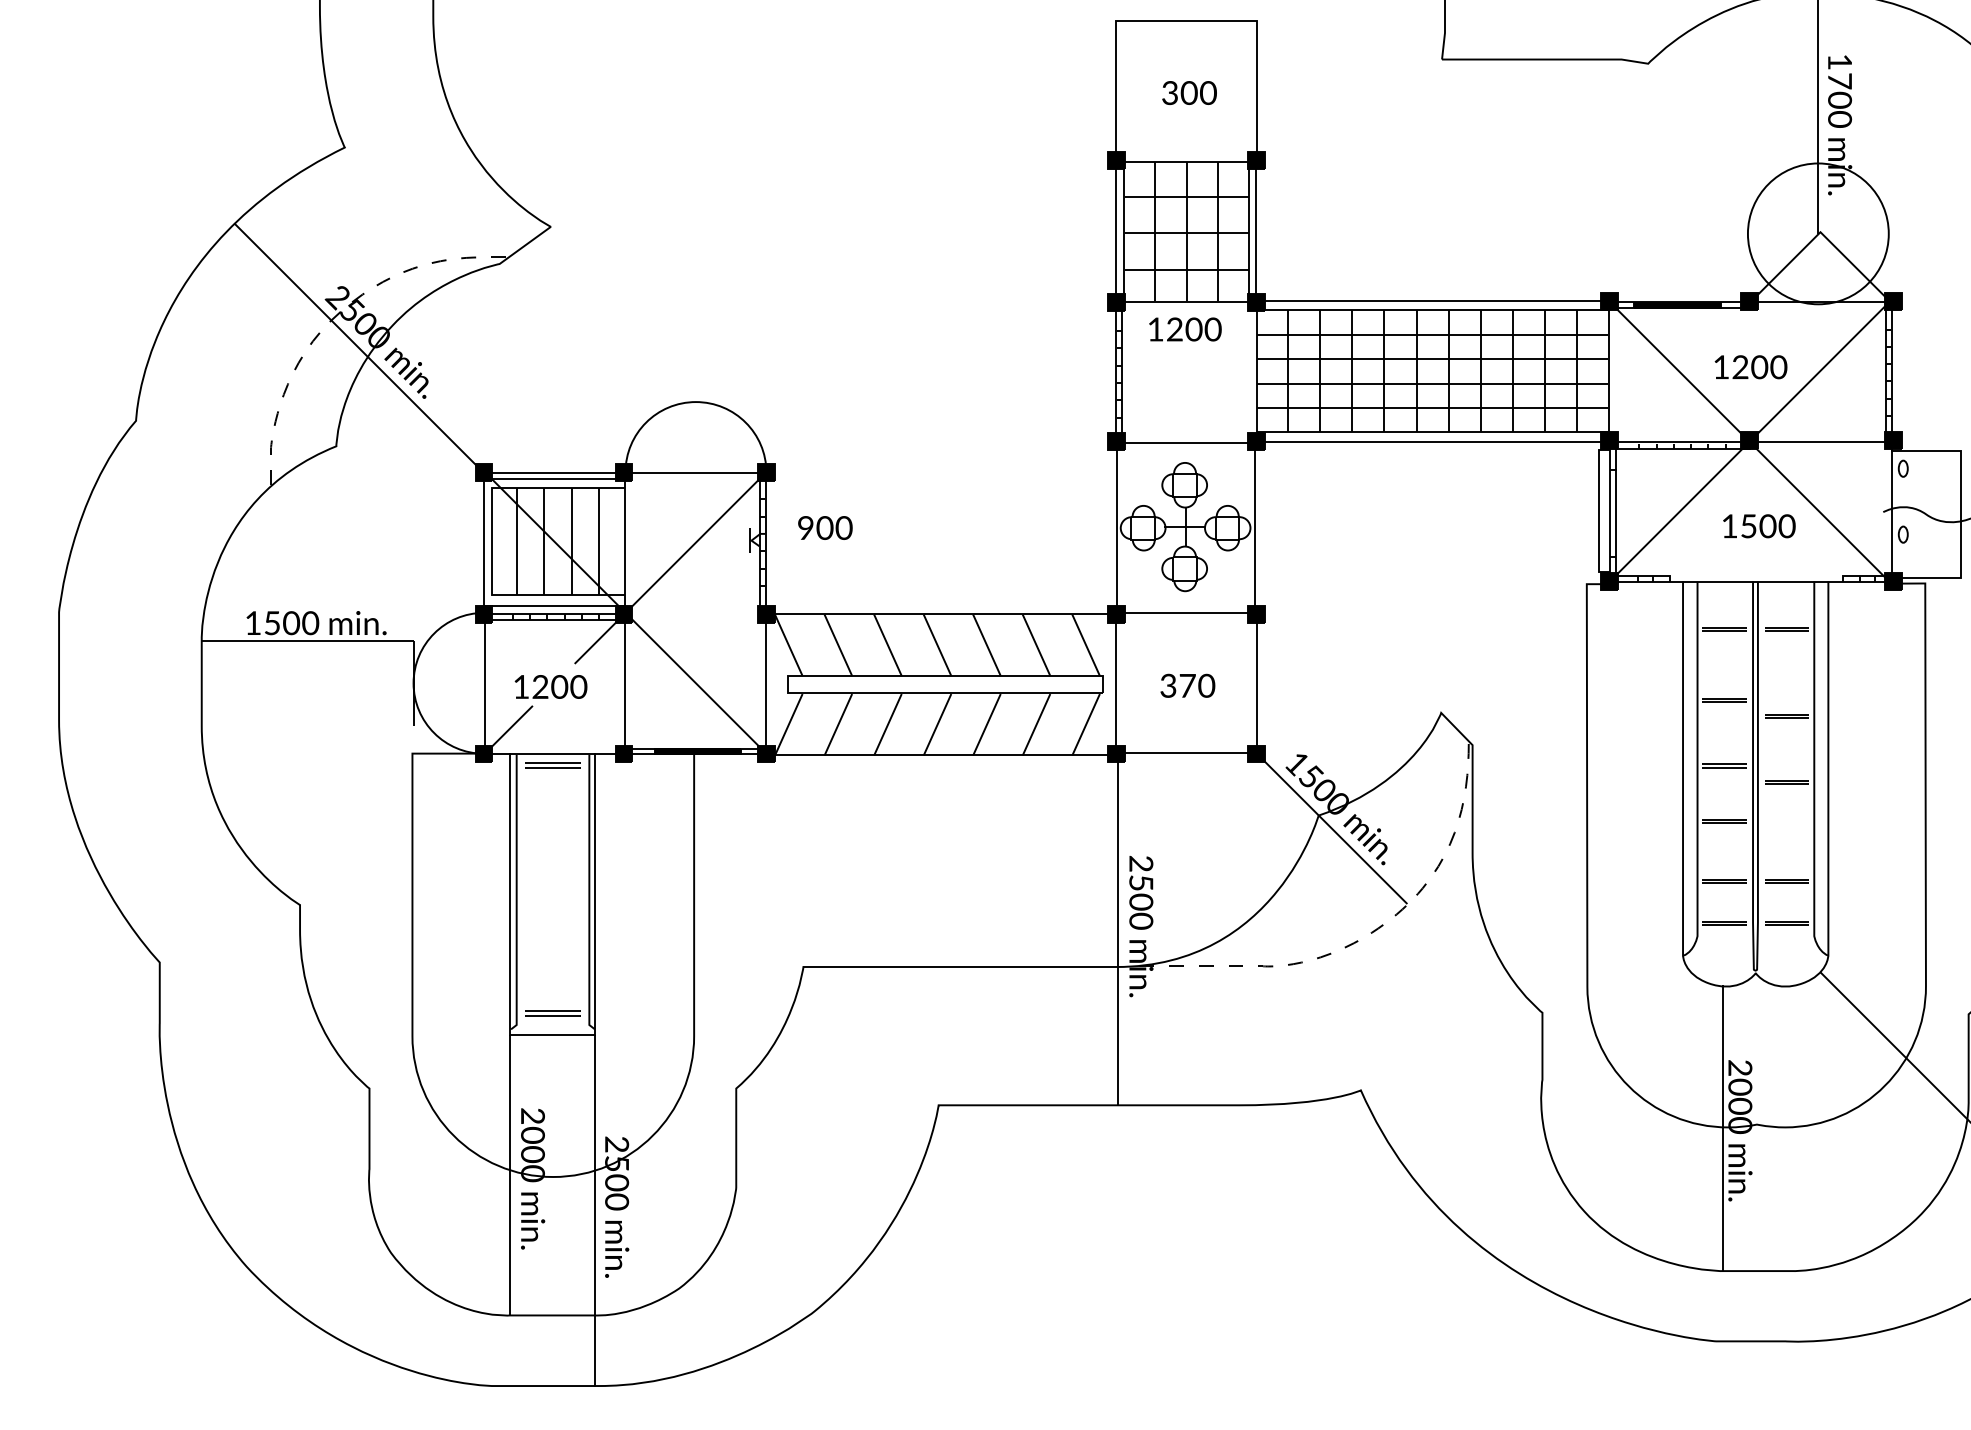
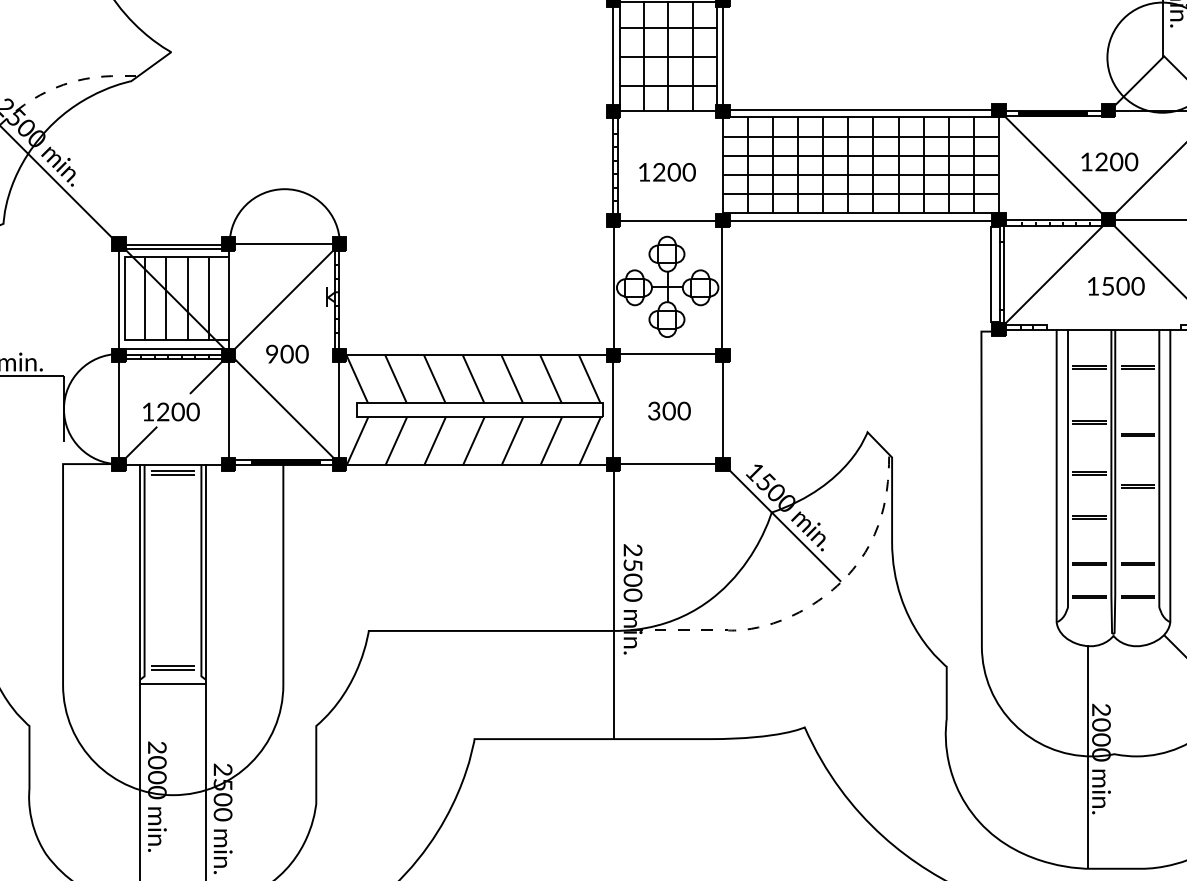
text: (1185, 329) -> (667, 172), moved
text: (825, 527) -> (287, 353), moved
text: (1187, 685) -> (669, 410), 370 -> 300

